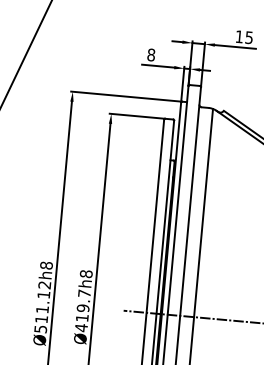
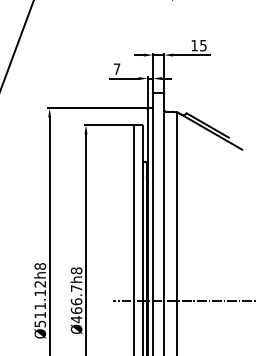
text: (150, 54) -> (116, 68), 8 -> 7
text: (82, 313) -> (76, 306), Ø419.7h8 -> Ø466.7h8

